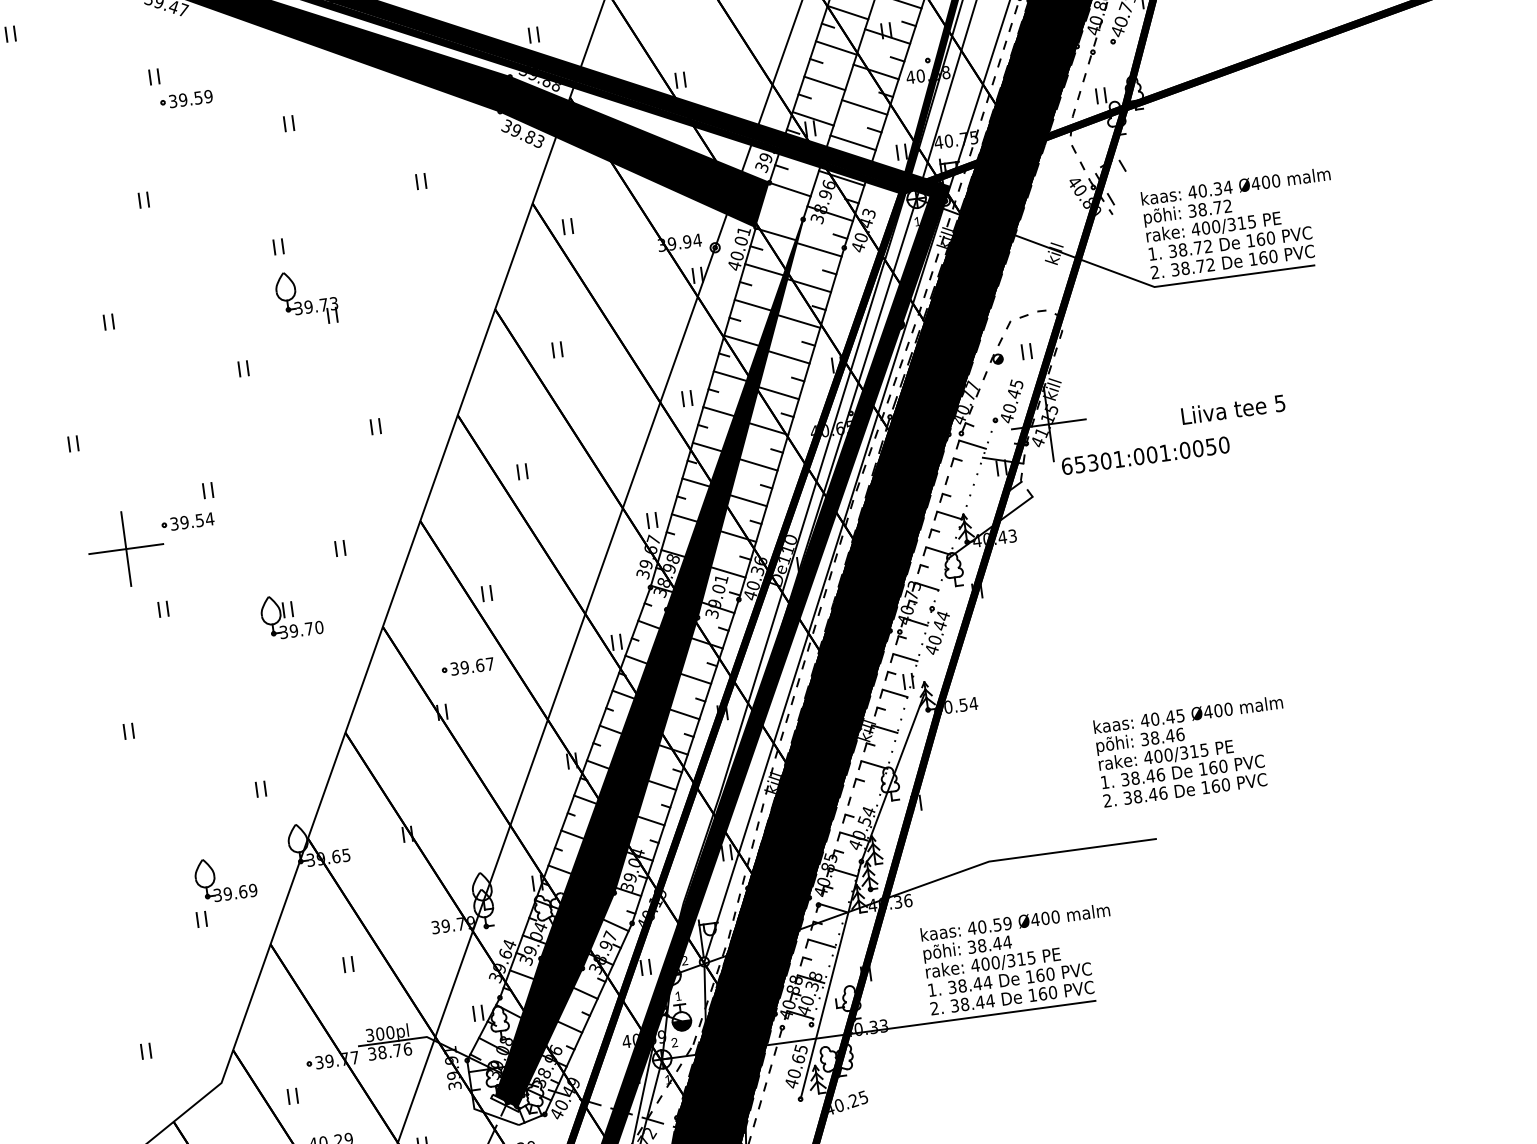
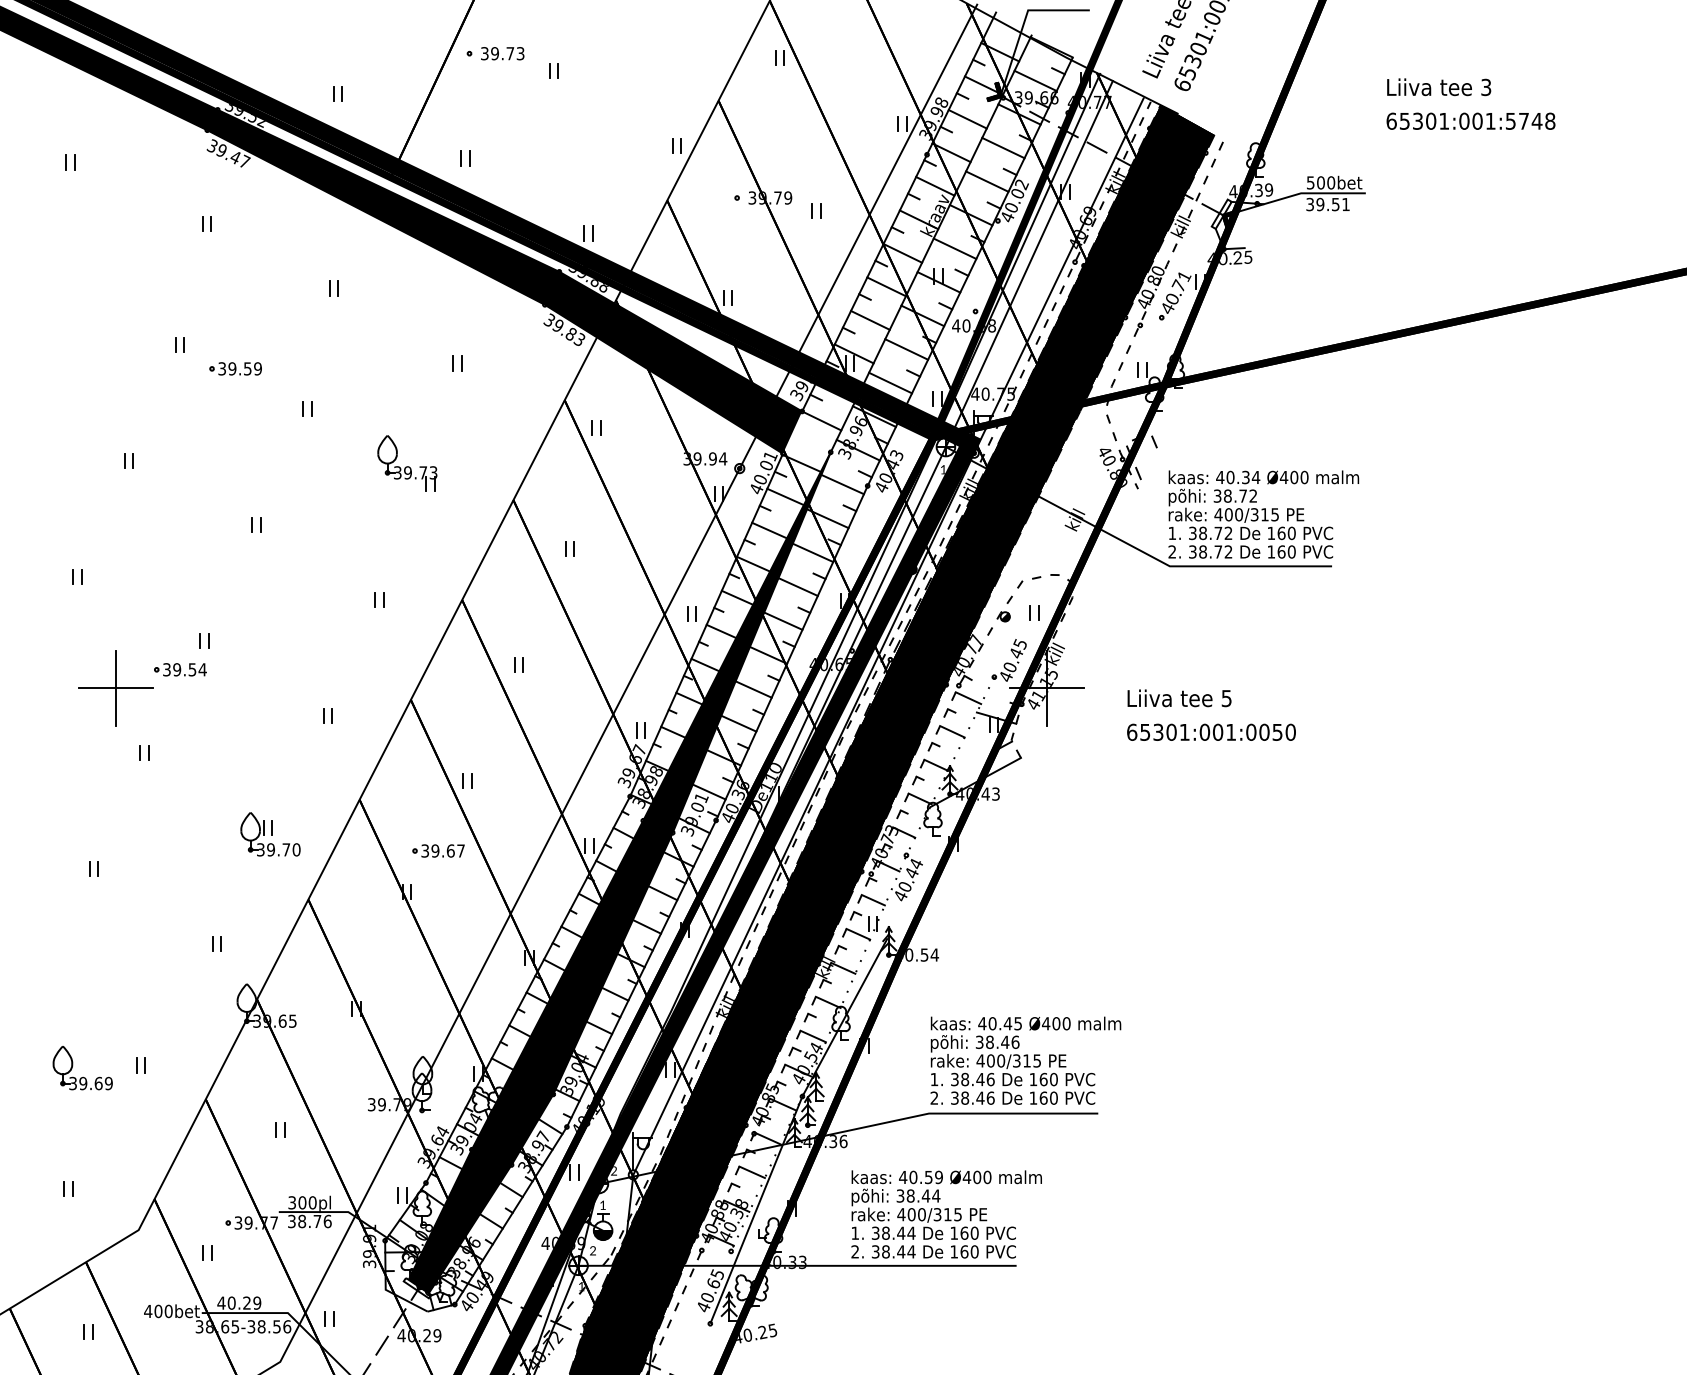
part: (186, 99) -> (235, 368), moved
part: (306, 297) -> (407, 463), moved
text: (1233, 409) -> (1179, 698), moved
text: (1145, 454) -> (1211, 731), moved
line: (961, 479) -> (952, 731), added
part: (291, 615) -> (270, 834), moved
text: (1192, 751) -> (1025, 1060), moved
line: (863, 800) -> (812, 1036), added
part: (227, 886) -> (83, 1076), moved

